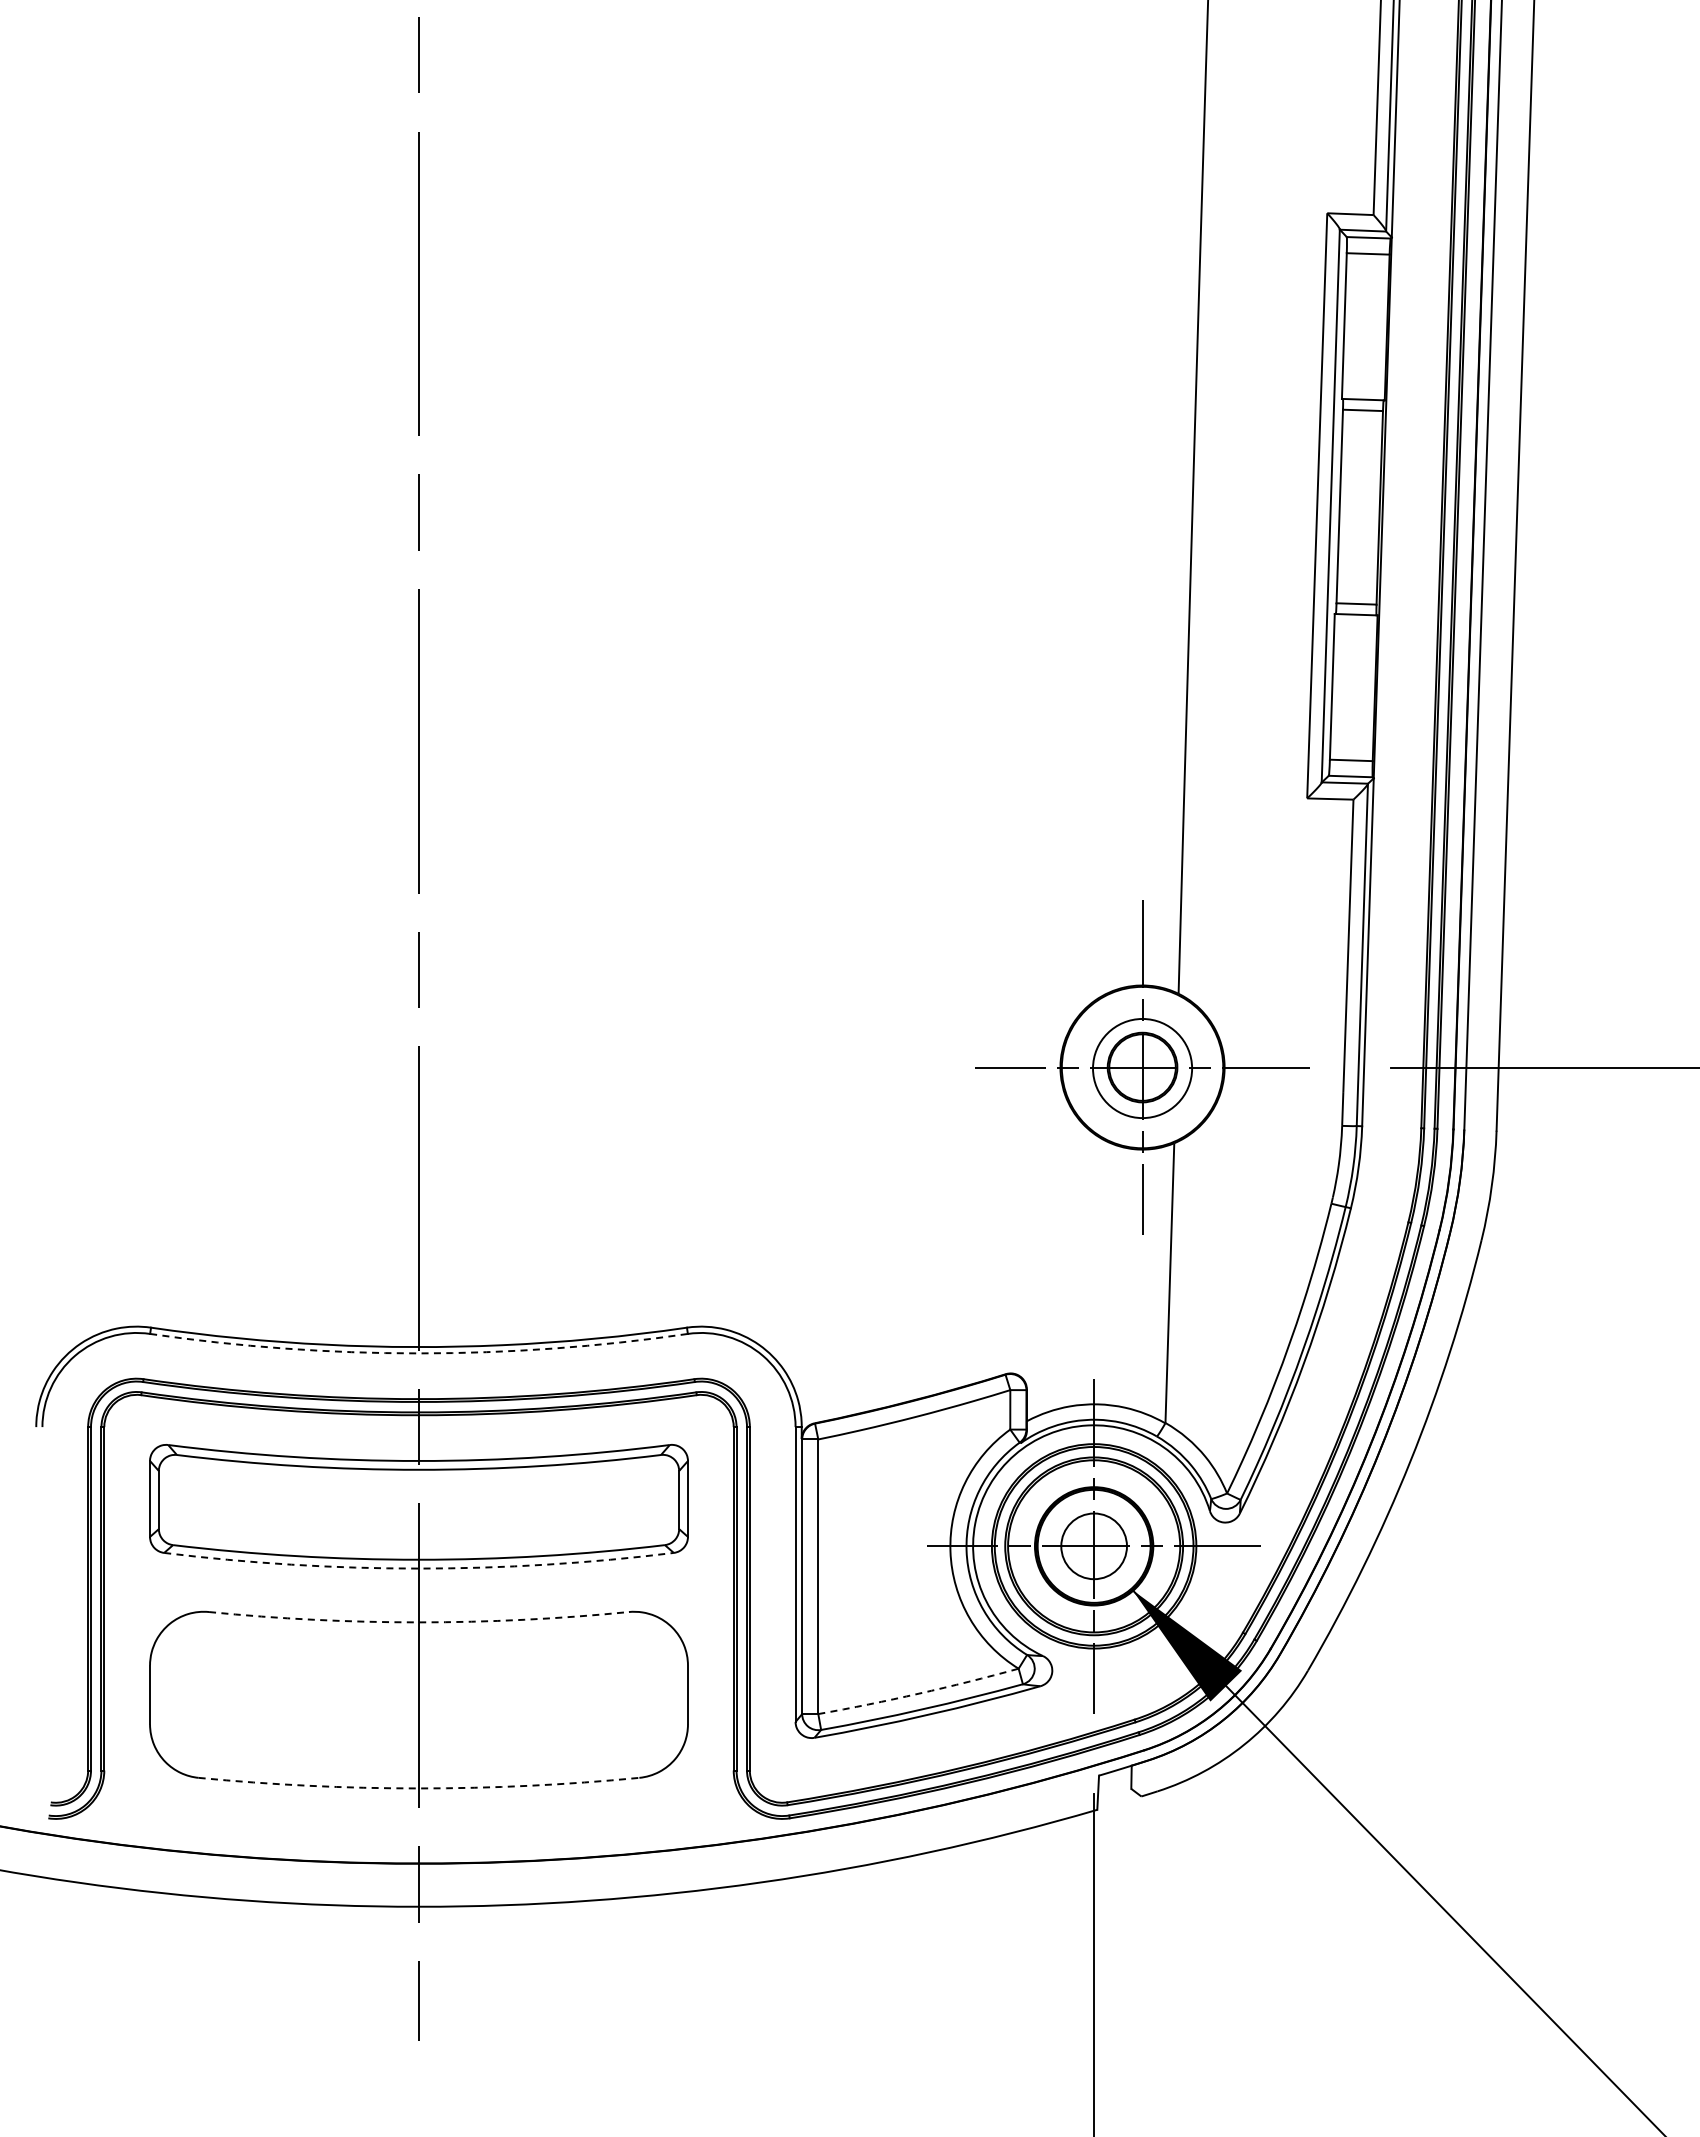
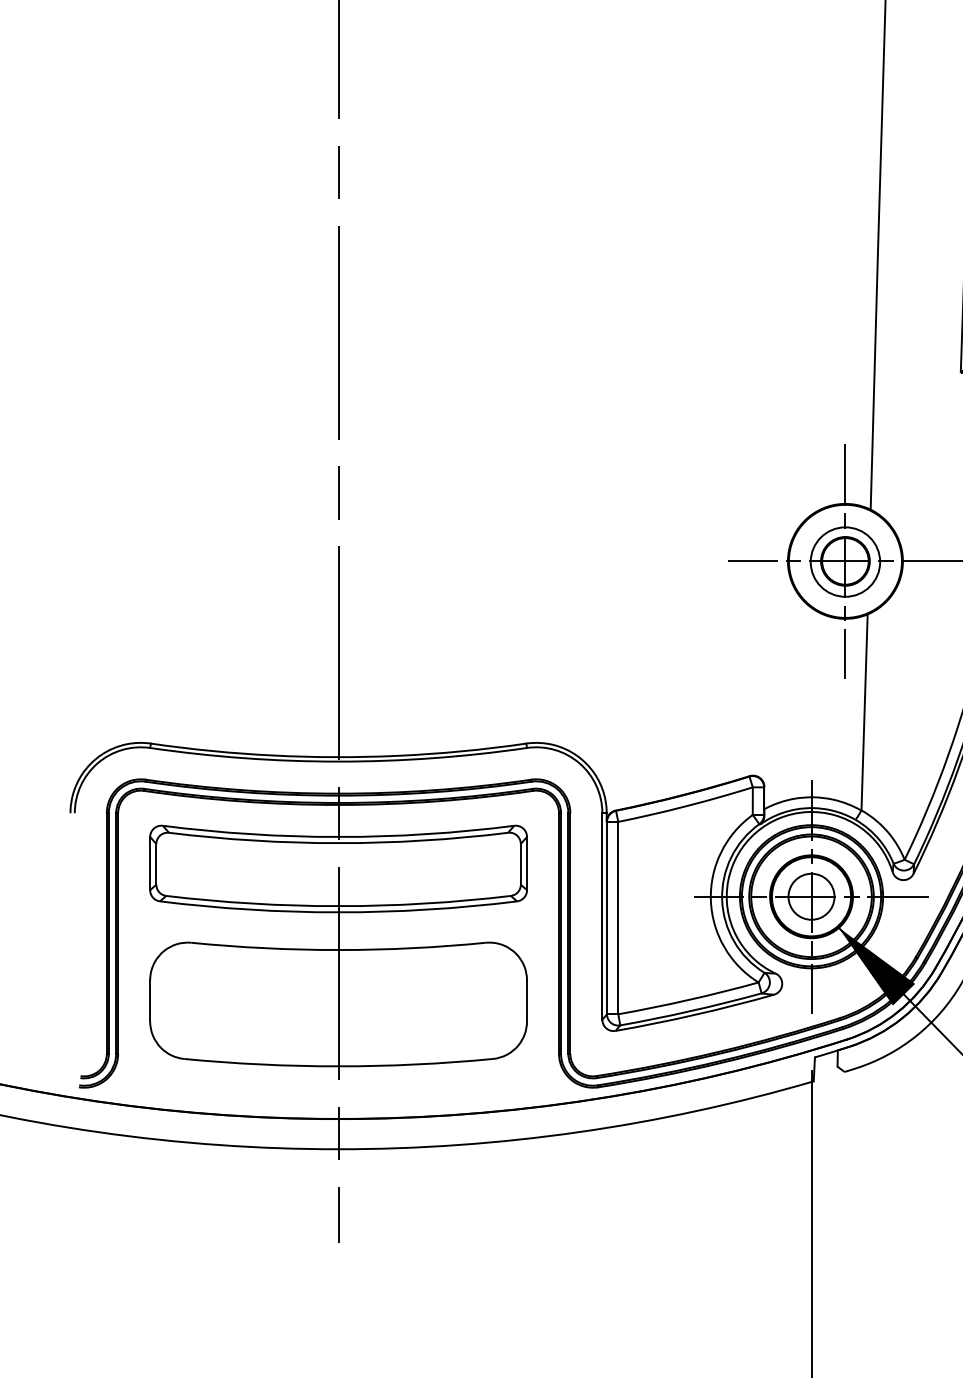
arc: (419, 1353) -> (338, 761), dashed -> solid
arc: (419, 1568) -> (338, 912), dashed -> solid
arc: (419, 1622) -> (338, 950), dashed -> solid
arc: (918, 1693) -> (688, 999), dashed -> solid
arc: (419, 1788) -> (338, 1066), dashed -> solid

